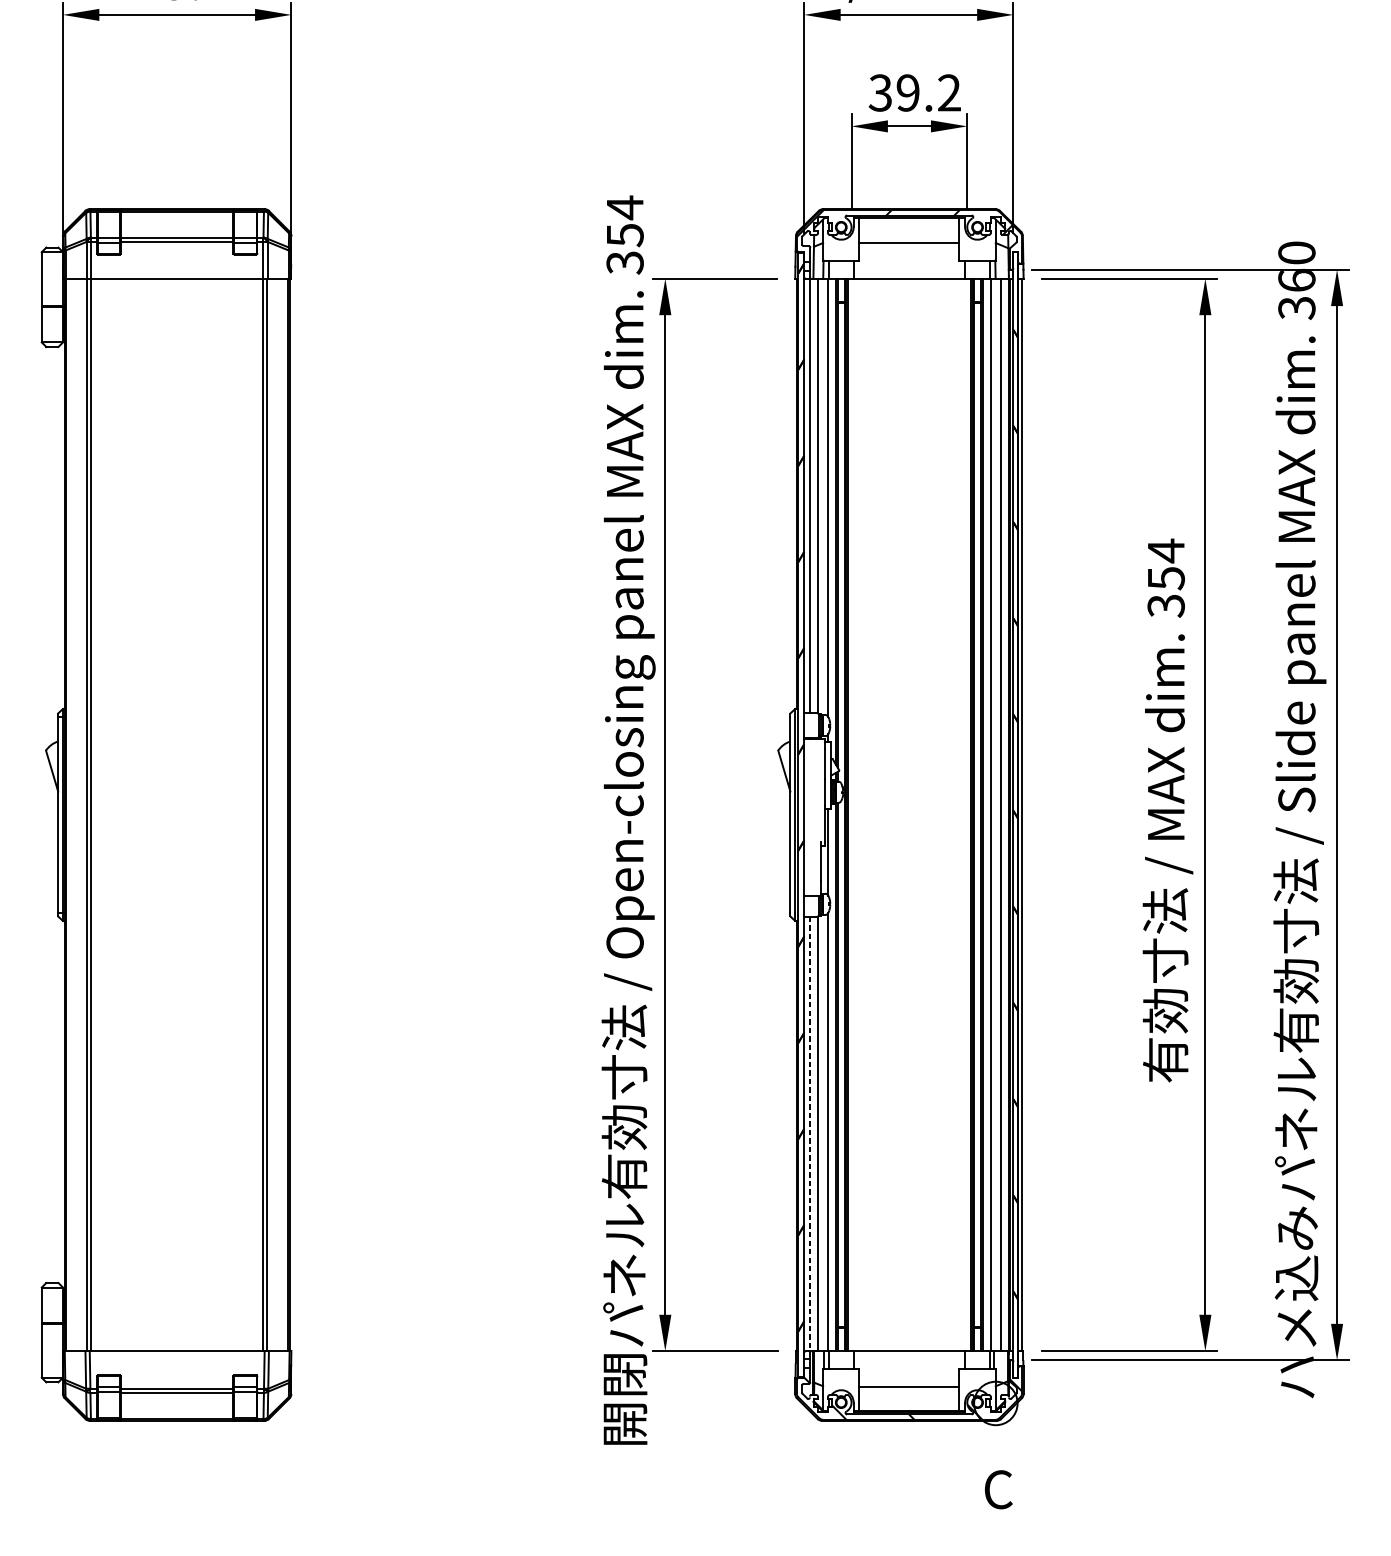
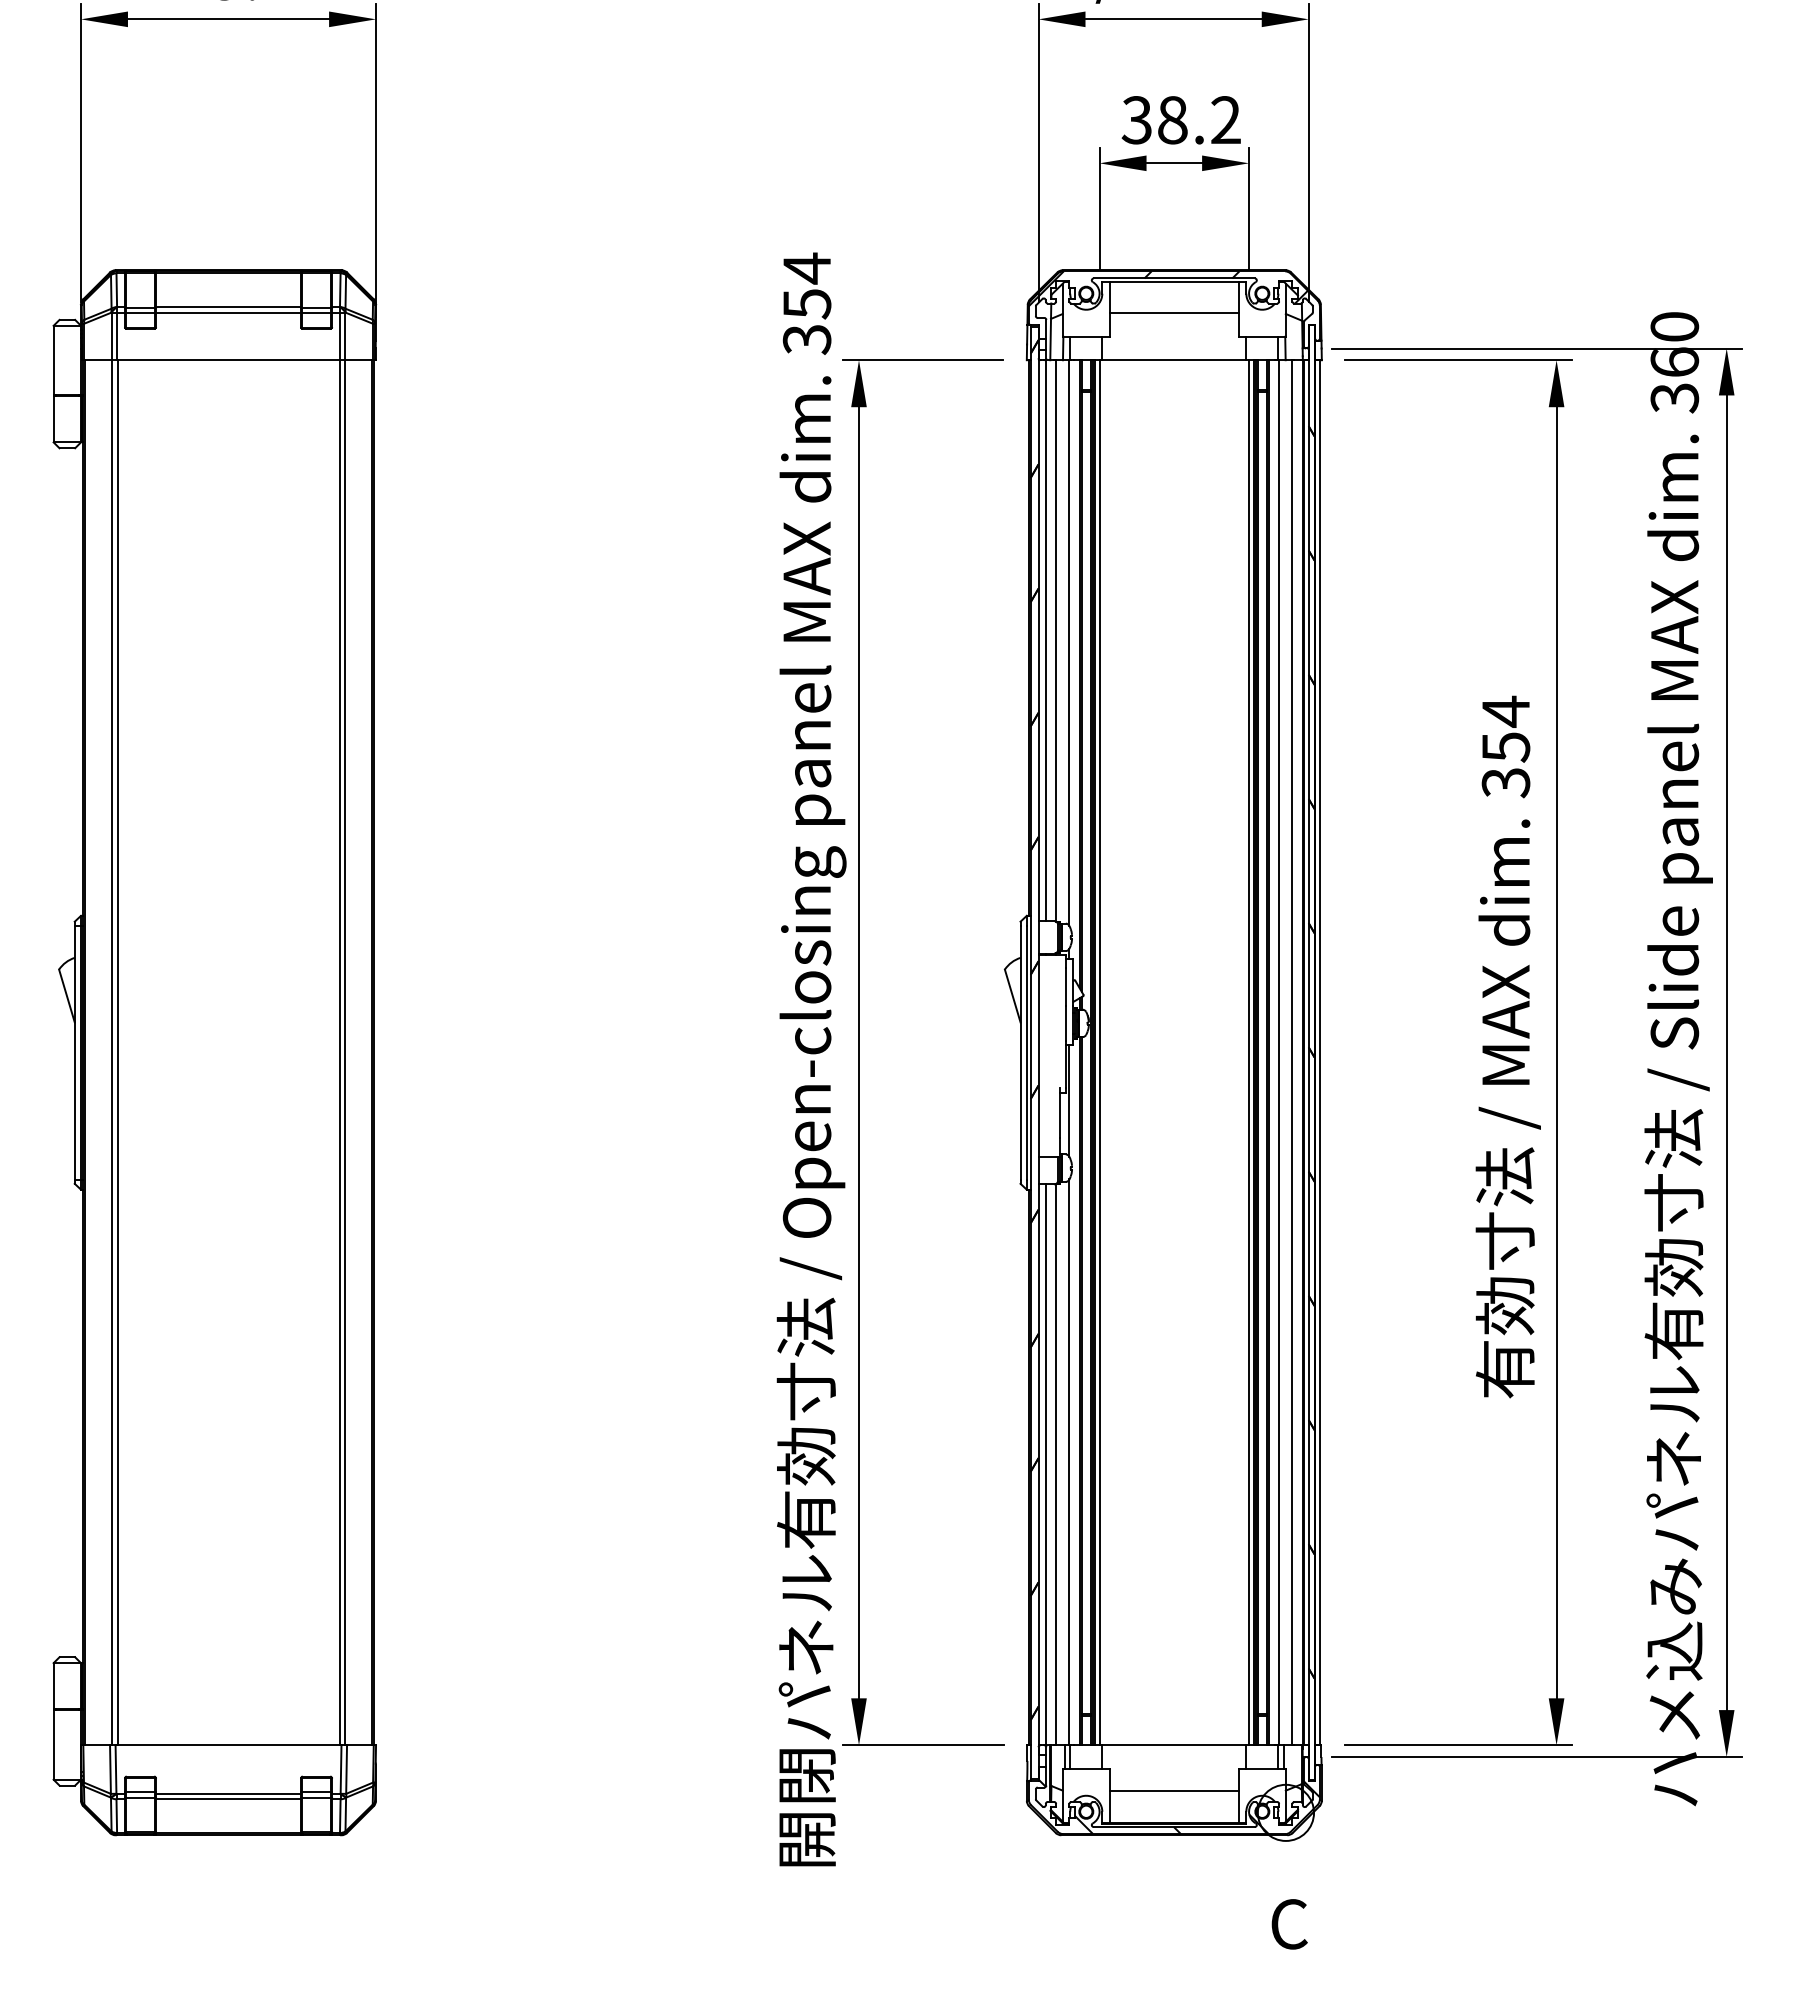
text: (908, 93) -> (1172, 120), 39.2 -> 38.2
line: (851, 814) -> (1099, 1052), added
line: (967, 814) -> (1249, 1052), added
line: (810, 1134) -> (1046, 1465), dashed -> solid

